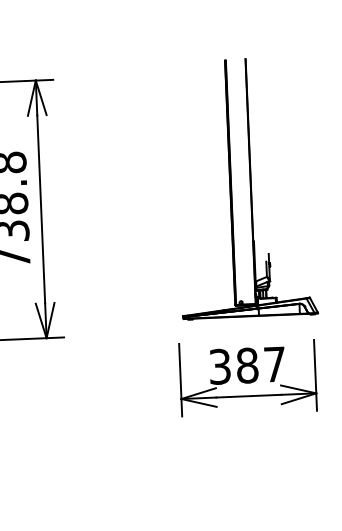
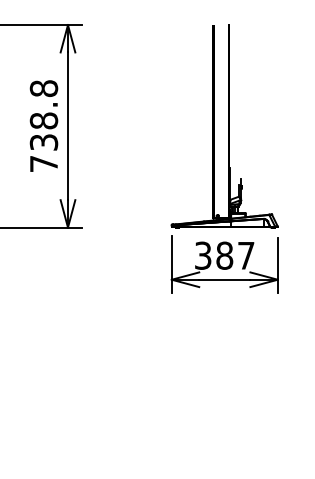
part: (244, 188) -> (224, 126), moved

